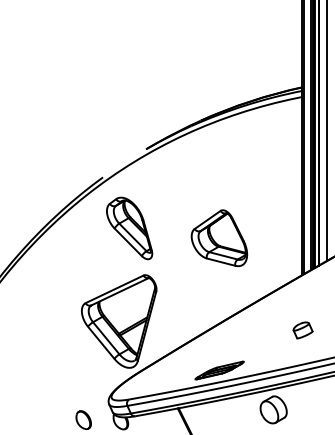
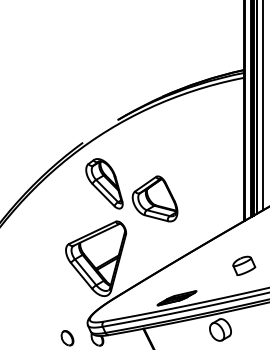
part: (219, 238) -> (155, 199), moved
part: (302, 330) -> (243, 266), size x1.43

